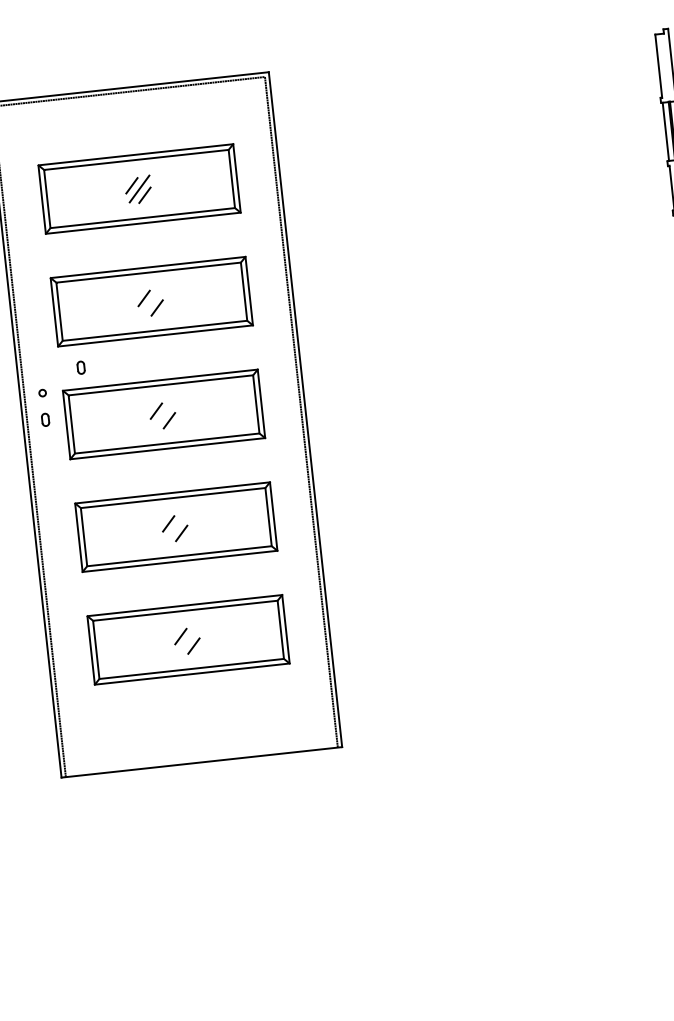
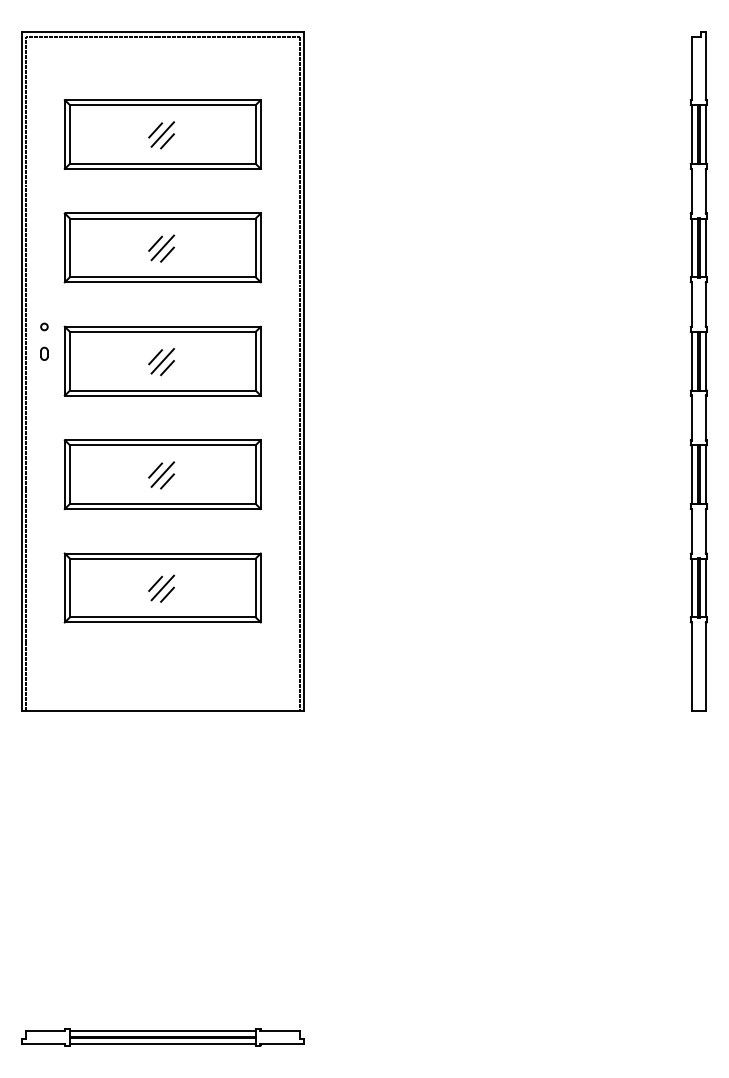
line: (151, 301) -> (162, 247), added
part: (81, 367) -> (85, 305), removed
line: (163, 414) -> (162, 361), added
line: (175, 527) -> (162, 474), added
line: (188, 639) -> (162, 587), added

